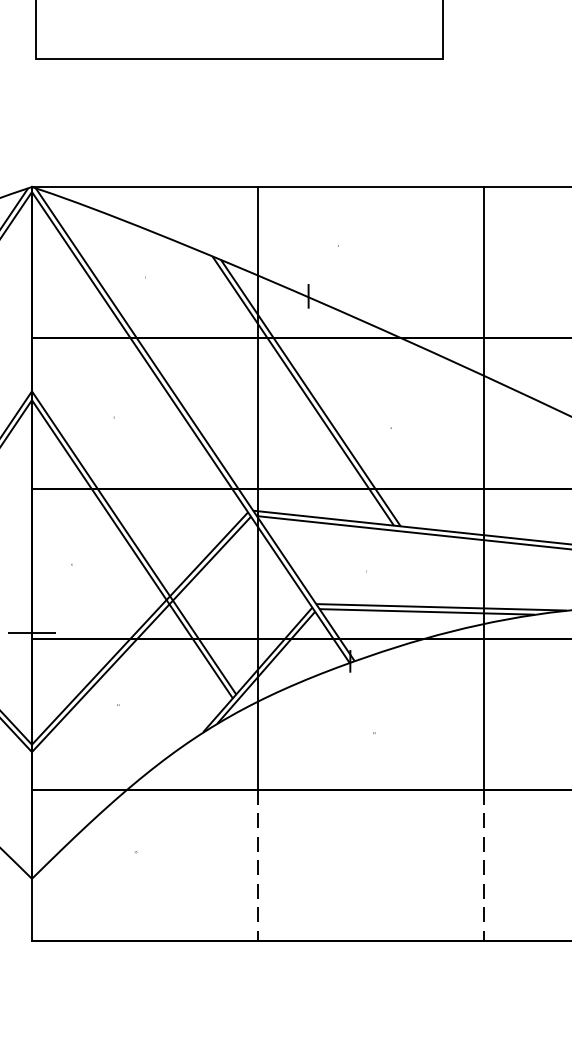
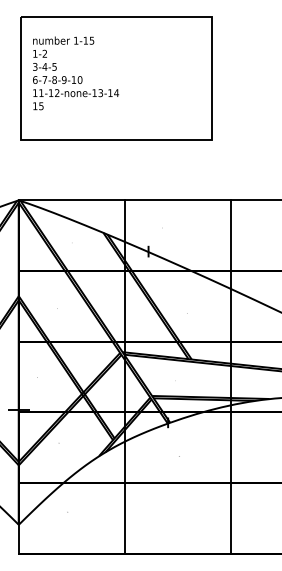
line: (257, 867) -> (124, 519), dashed -> solid
line: (483, 867) -> (230, 519), dashed -> solid

